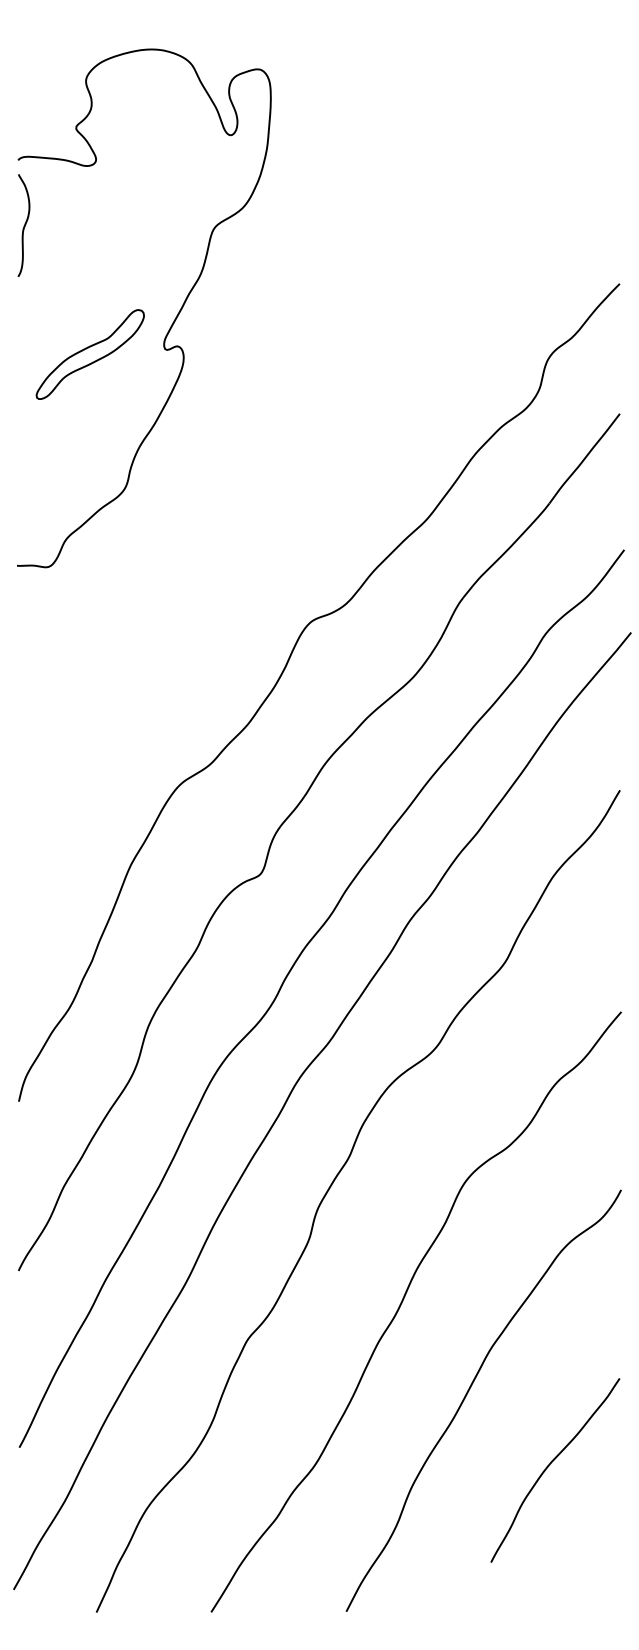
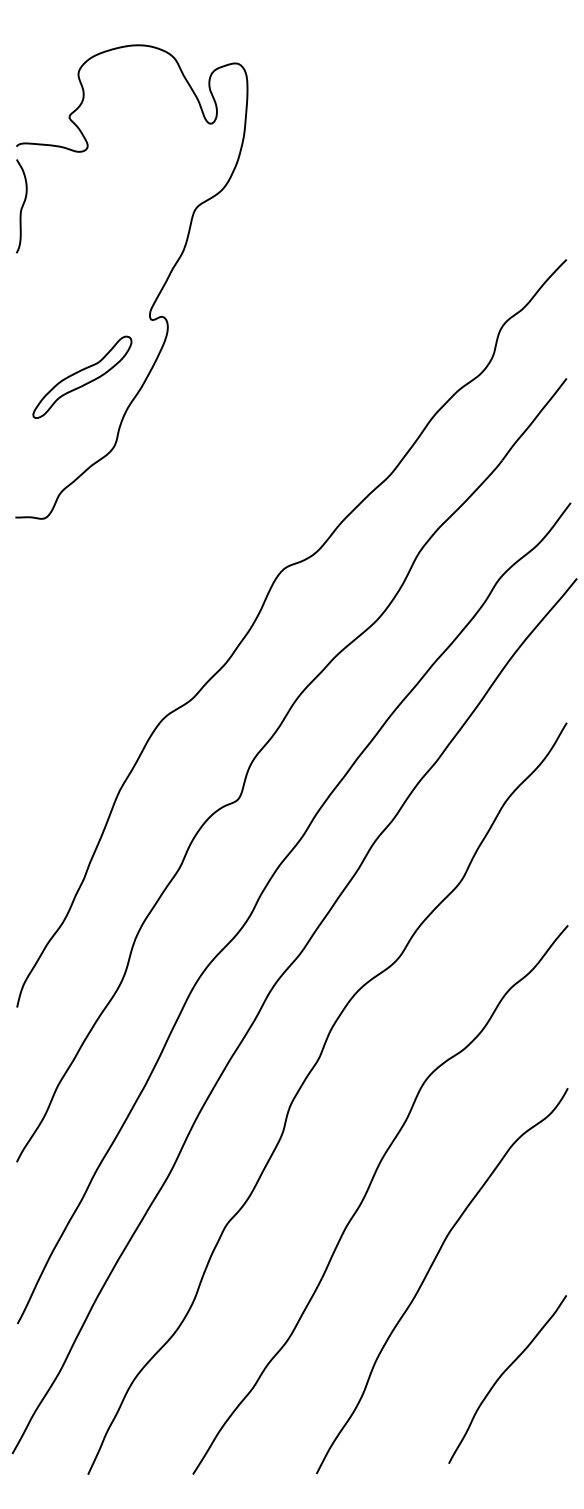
part: (89, 354) -> (81, 377), moved
curve: (549, 1466) -> (502, 1375), moved

